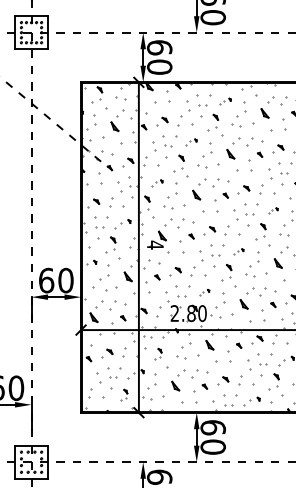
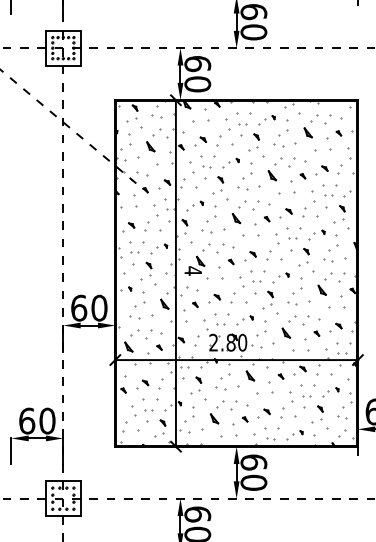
part: (225, 101) -> (266, 120), size x1.43
part: (190, 141) -> (230, 162), size x1.43
part: (157, 182) -> (195, 205), size x1.43
part: (272, 210) -> (316, 234), size x1.67
part: (238, 251) -> (280, 277), size x1.67
part: (99, 289) -> (134, 317), size x0.62
part: (204, 292) -> (244, 320), size x1.67
part: (158, 354) -> (196, 385), size x1.43
part: (124, 395) -> (160, 428), size x1.43

